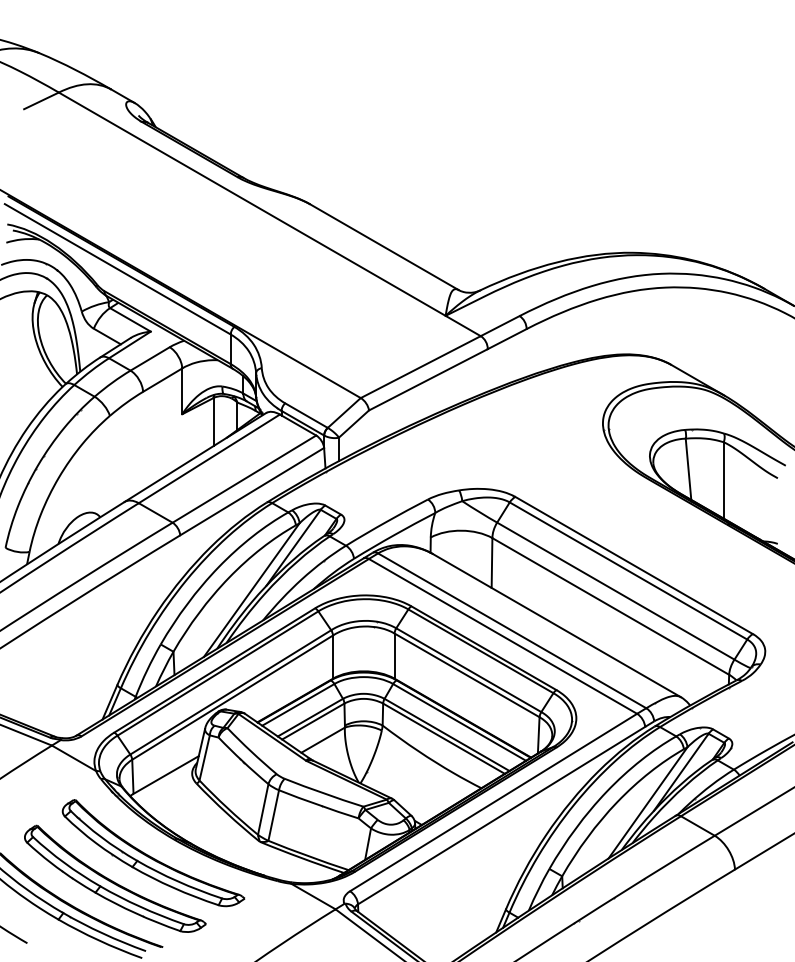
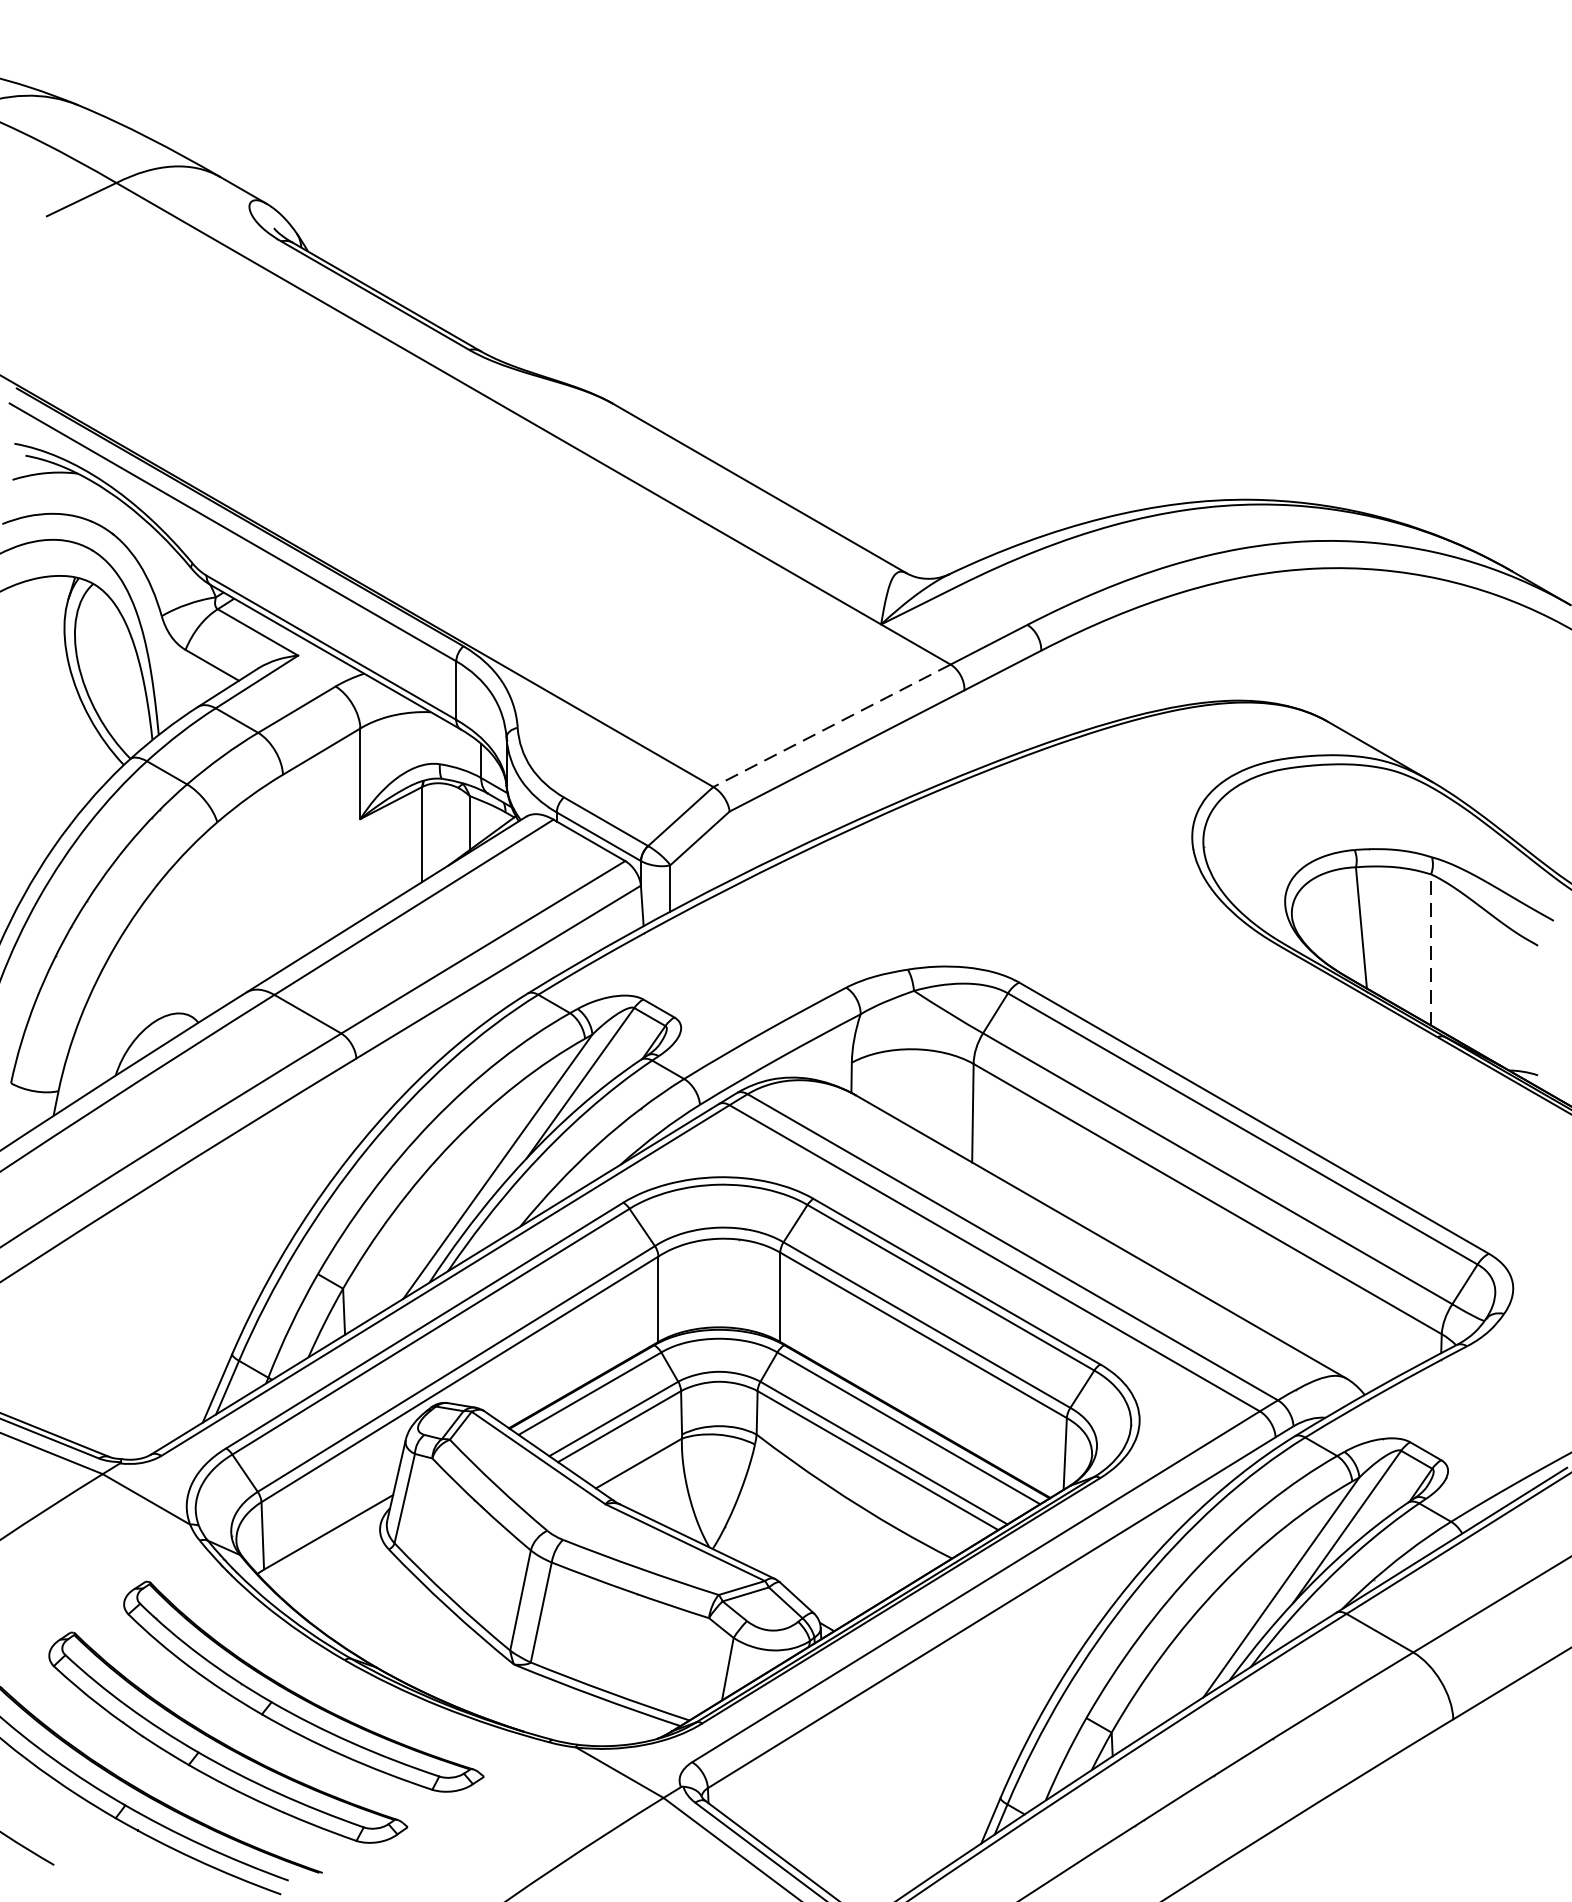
line: (420, 367) -> (831, 726), solid -> dashed
line: (723, 479) -> (1430, 948), solid -> dashed

